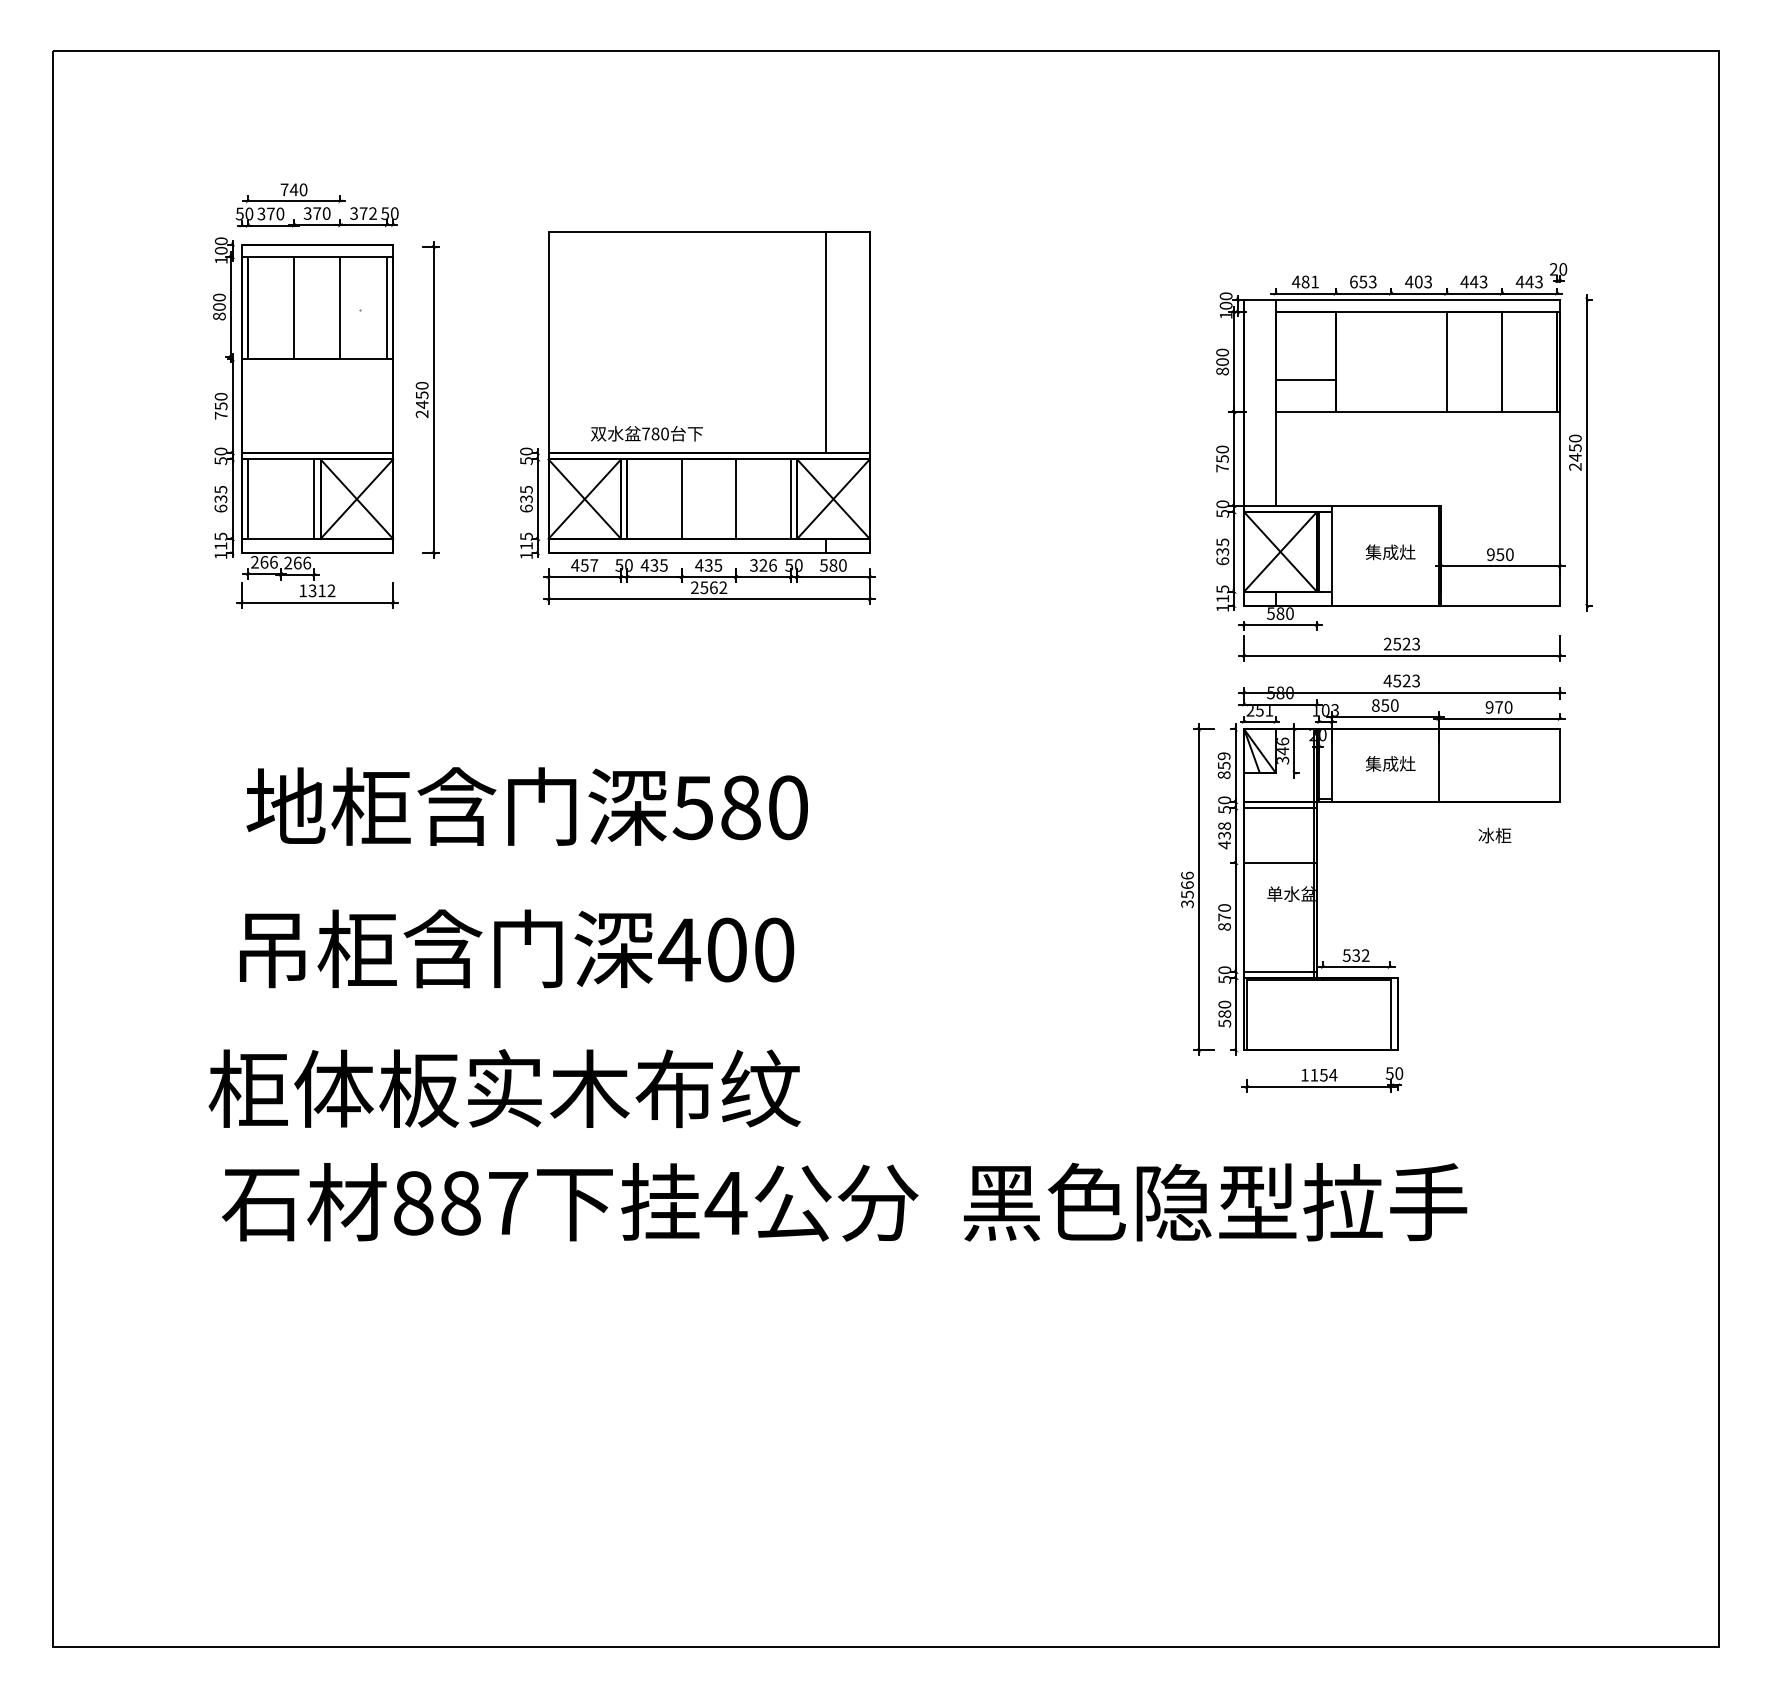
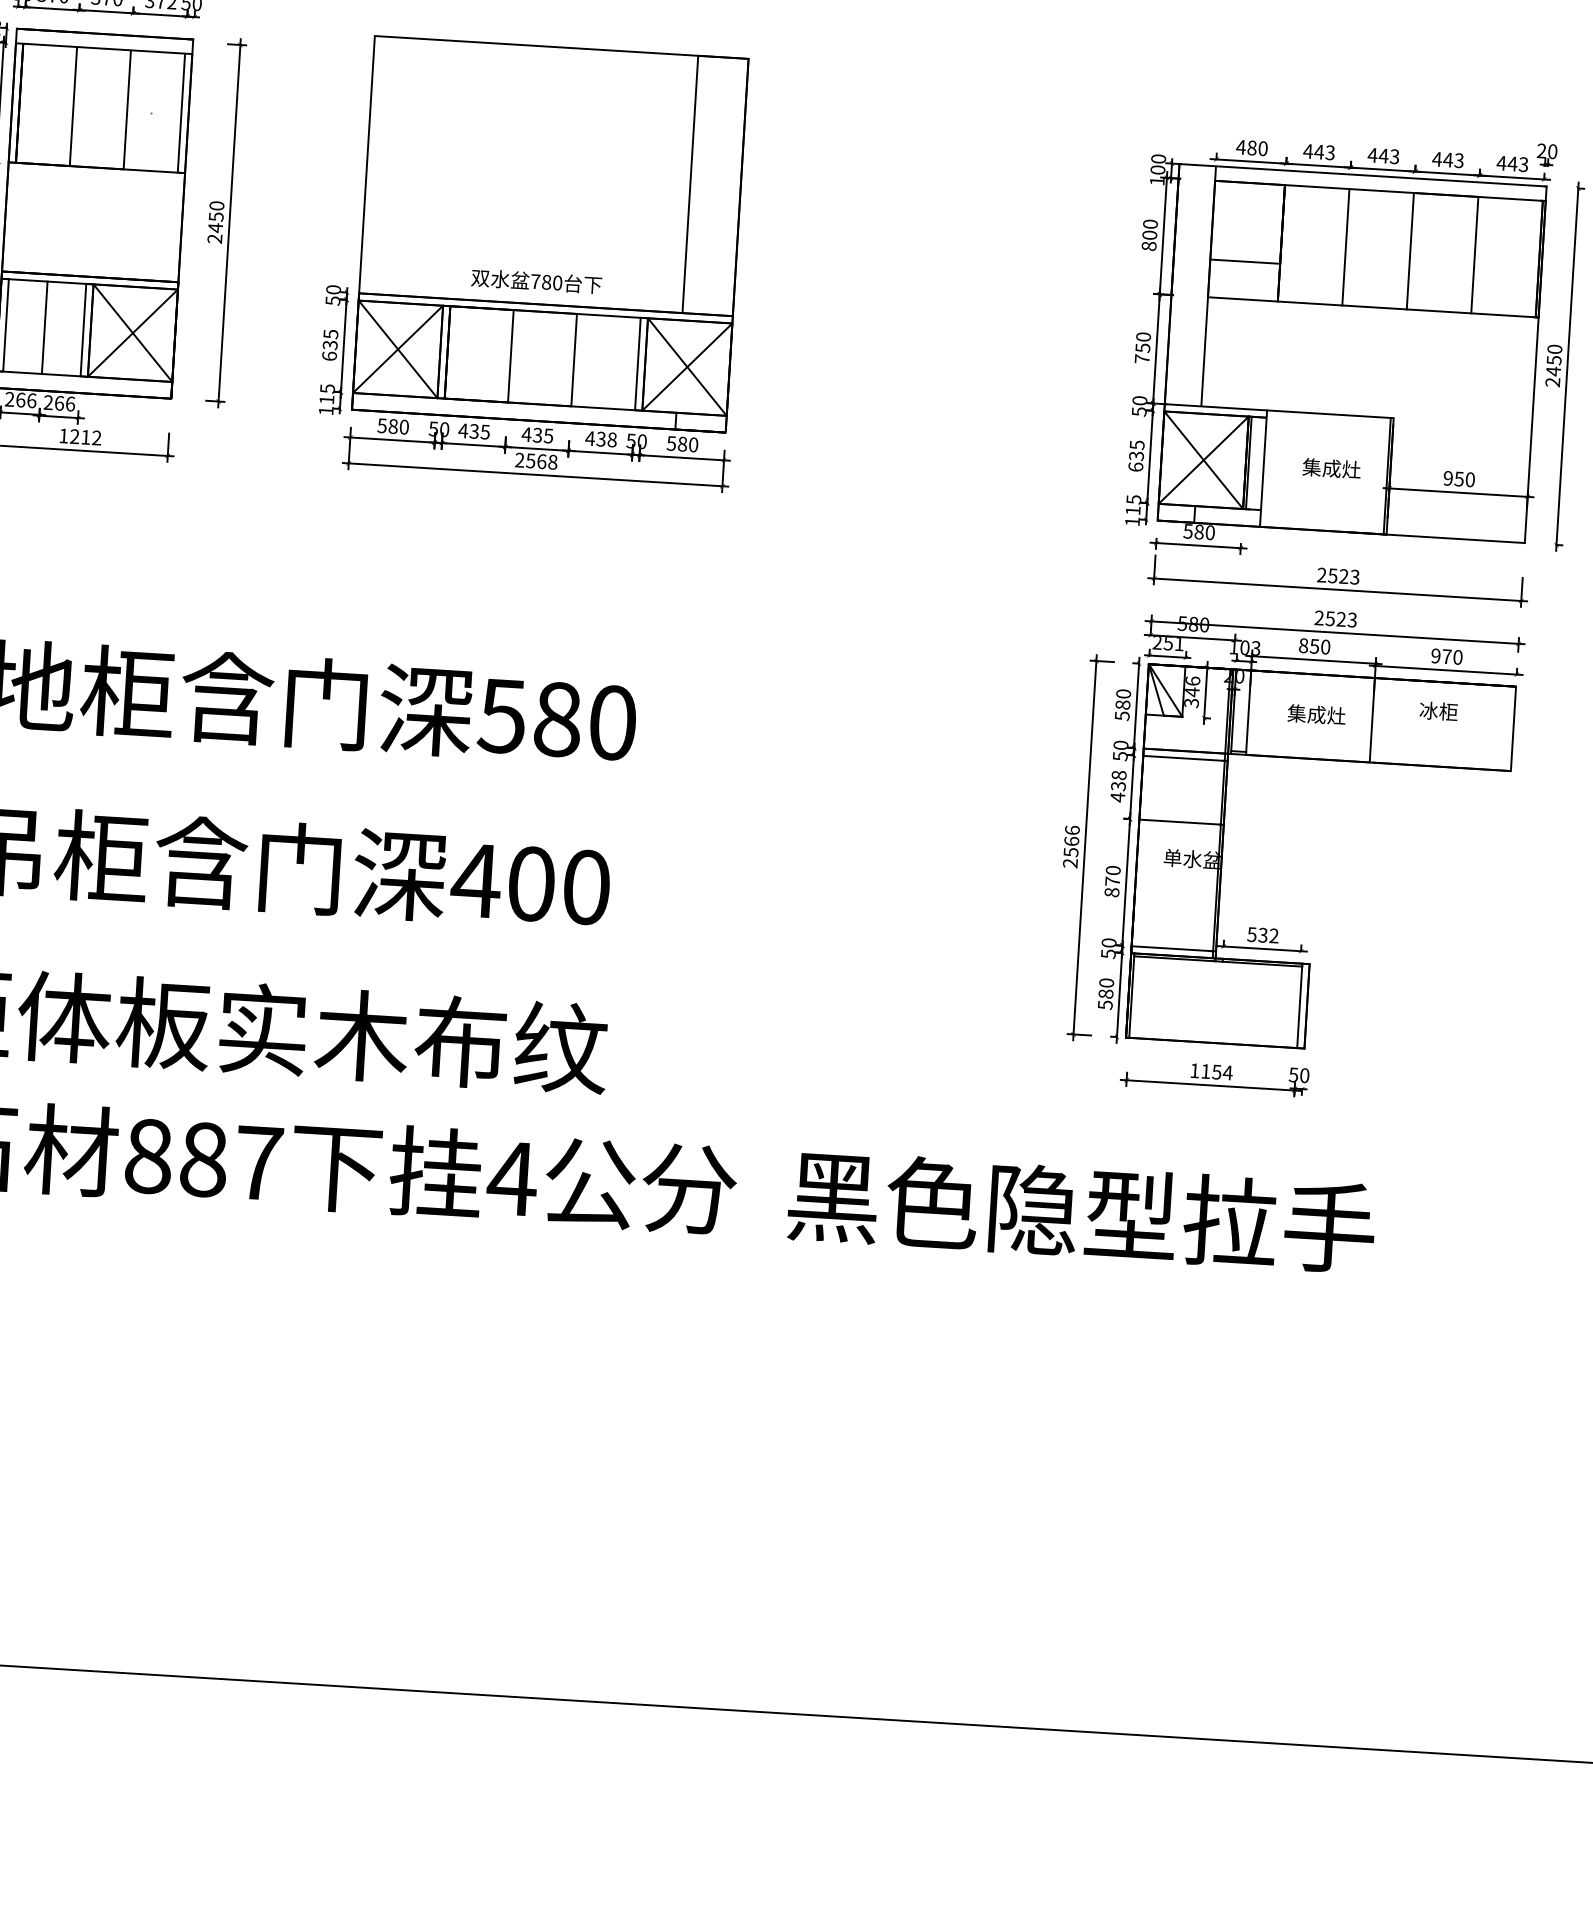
text: (1314, 281) -> (1262, 148), 481 -> 480
text: (1358, 281) -> (1313, 151), 653 -> 443
text: (1418, 281) -> (1383, 155), 403 -> 443
line: (1391, 362) -> (1346, 247), added
text: (646, 433) -> (536, 281), moved
line: (281, 498) -> (45, 327), added
text: (584, 565) -> (392, 426), 457 -> 580
text: (762, 565) -> (600, 439), 326 -> 438
text: (723, 587) -> (553, 462), 2562 -> 2568
text: (312, 591) -> (74, 437), 1312 -> 1212
text: (1387, 680) -> (1319, 617), 4523 -> 2523
text: (1223, 765) -> (1122, 704), 859 -> 580
text: (1494, 835) -> (1438, 711), moved
text: (1187, 904) -> (1070, 863), 3566 -> 2566

